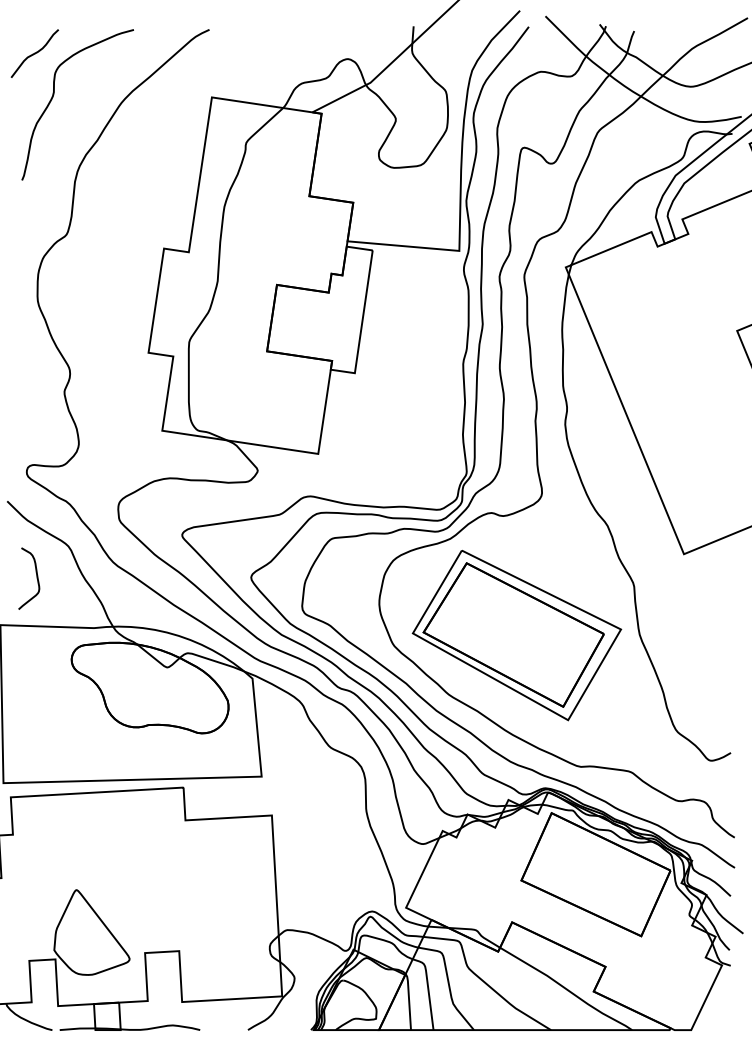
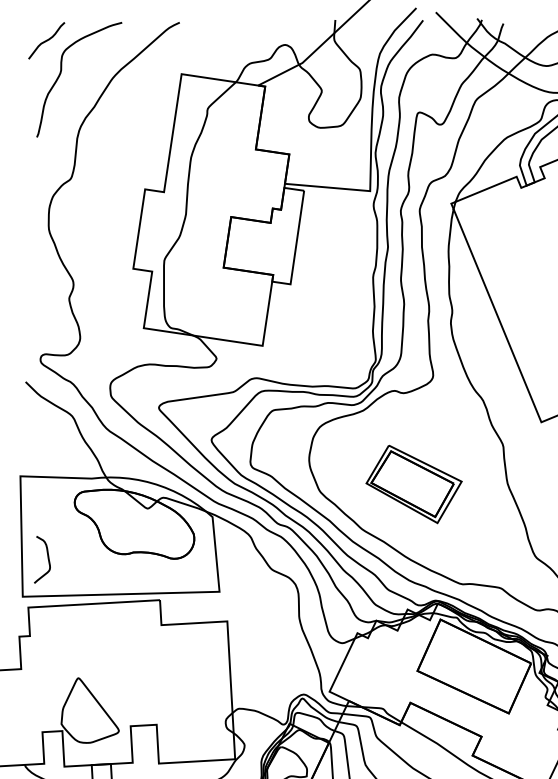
curve: (36, 578) -> (47, 559), moved
part: (516, 635) -> (413, 484), size x0.6

